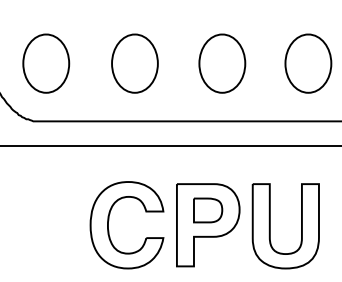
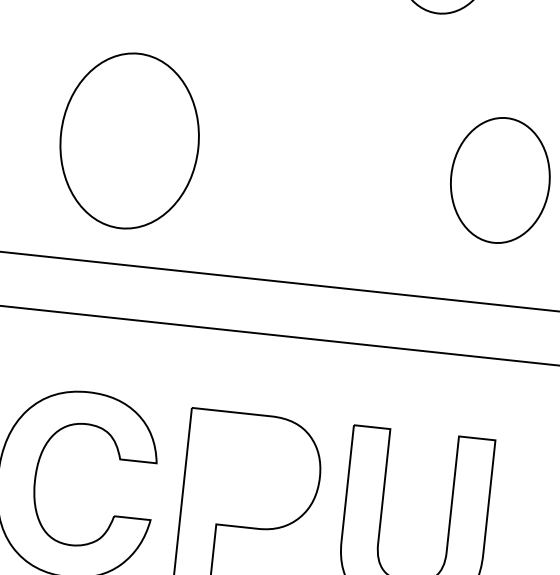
part: (134, 63) -> (128, 140), size x1.4
part: (222, 63) -> (316, 160), removed
part: (208, 210) -> (253, 471), removed

